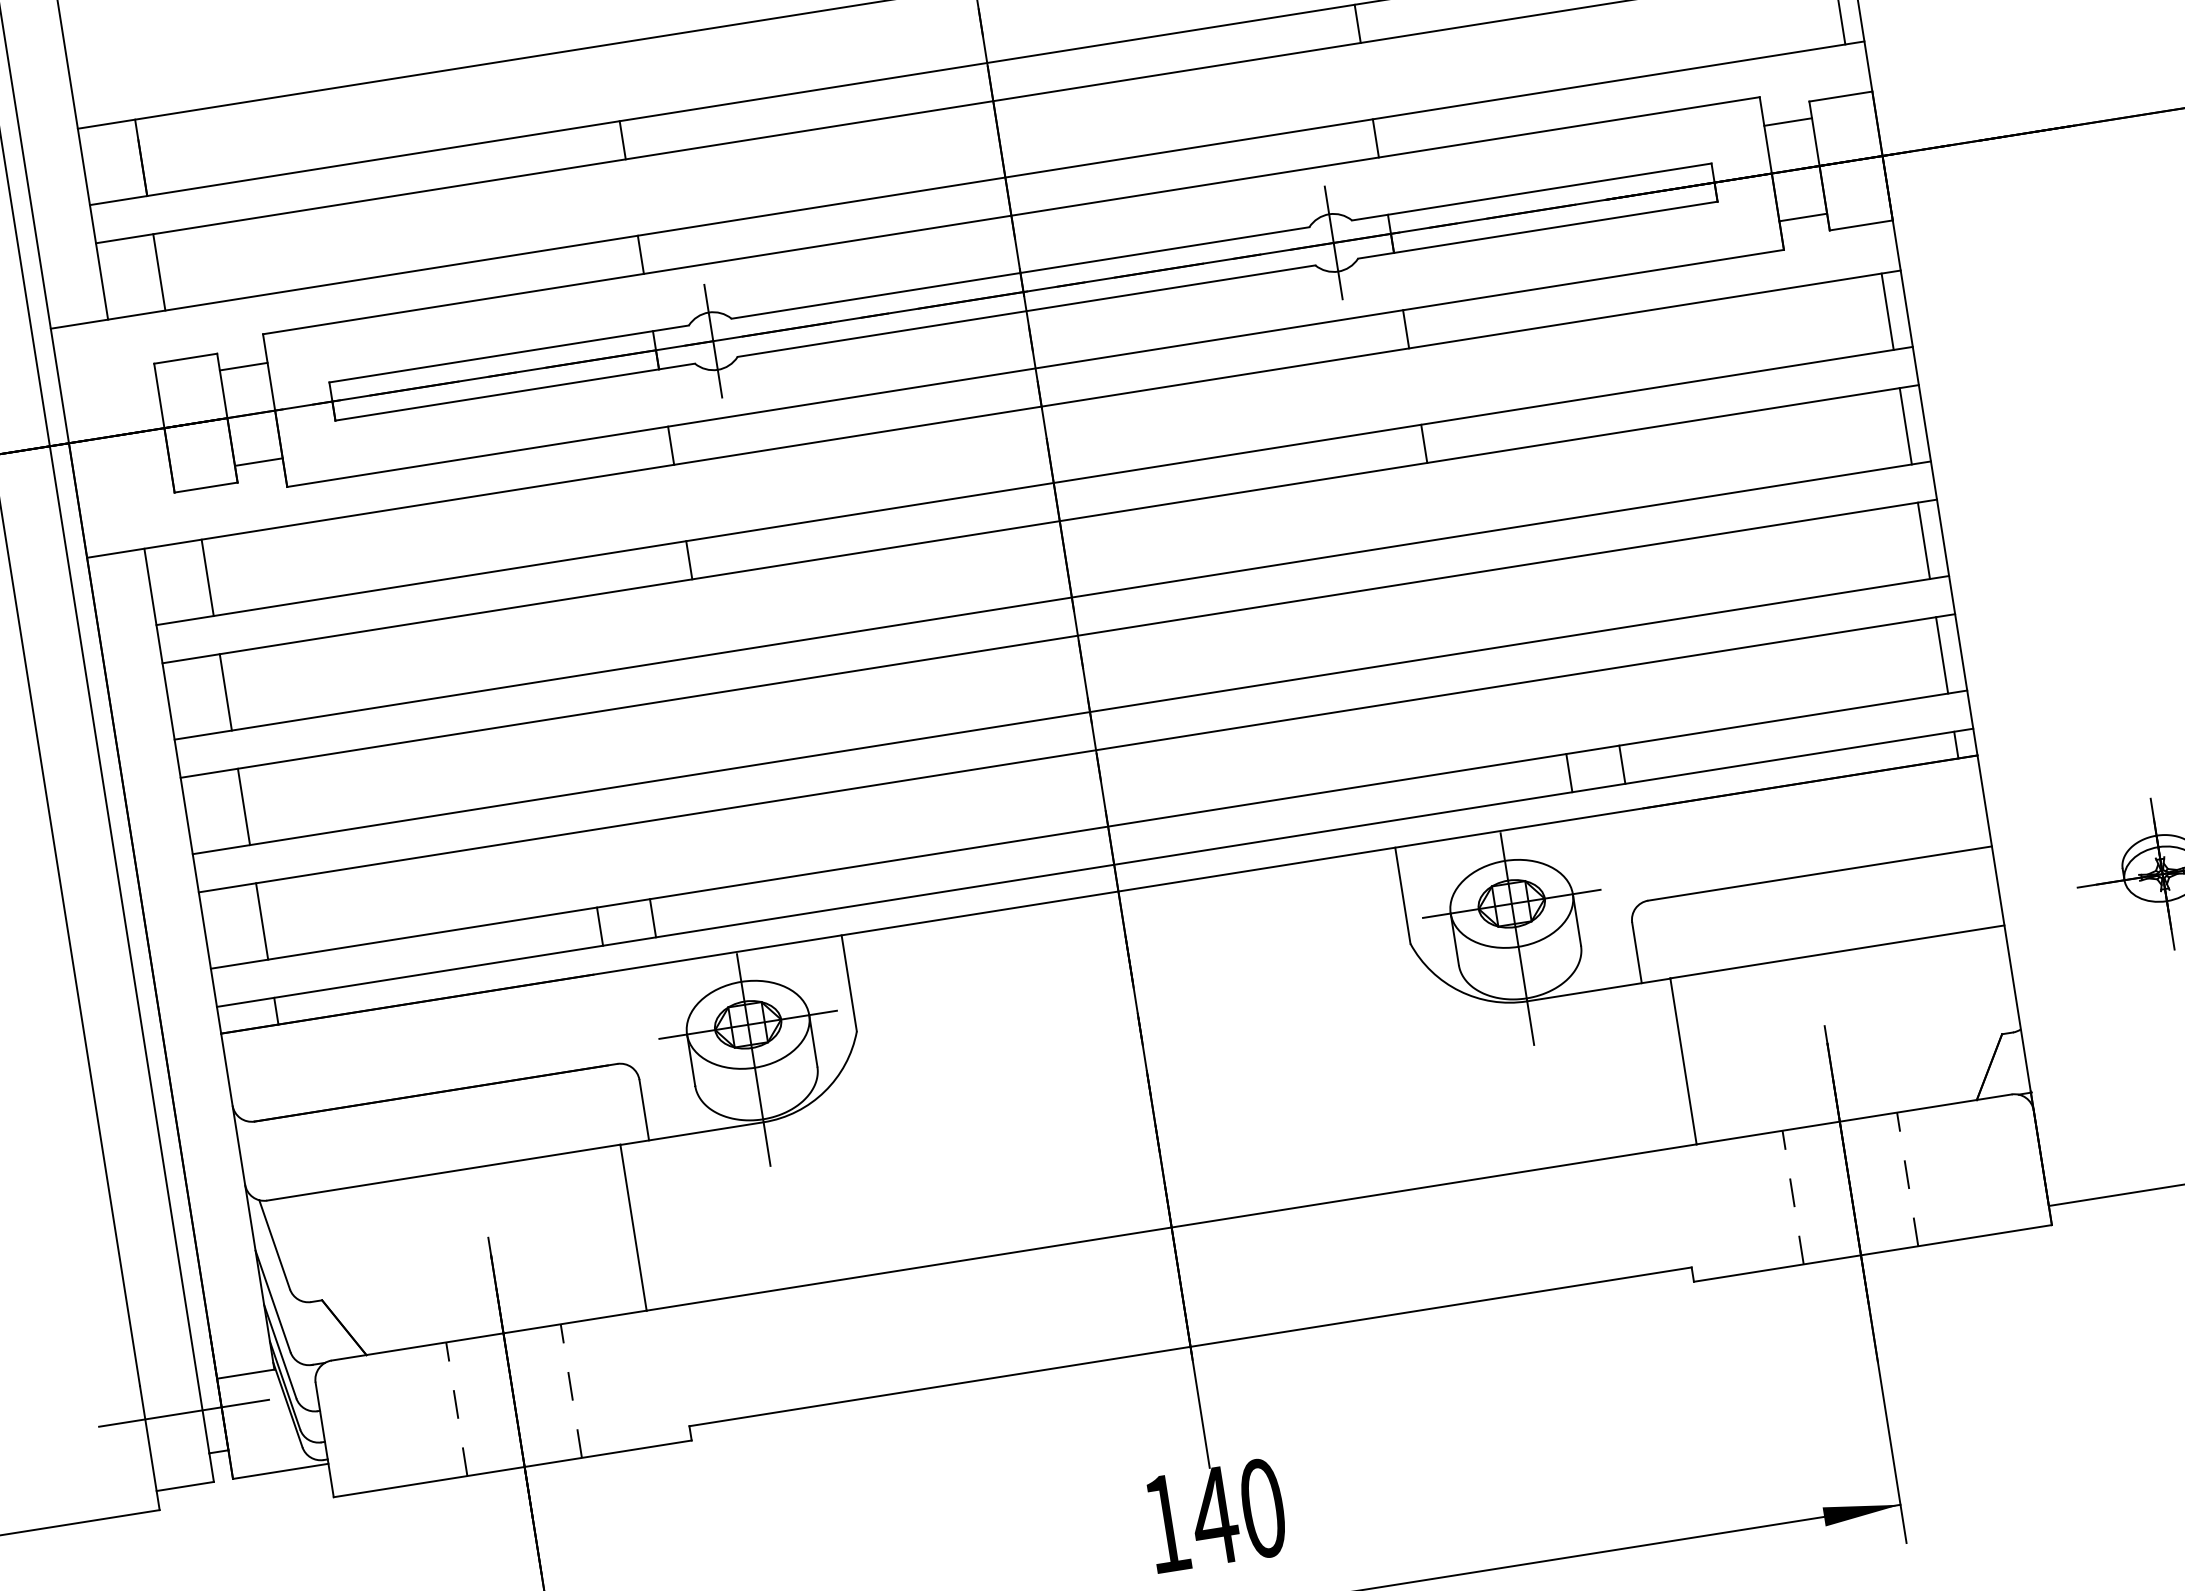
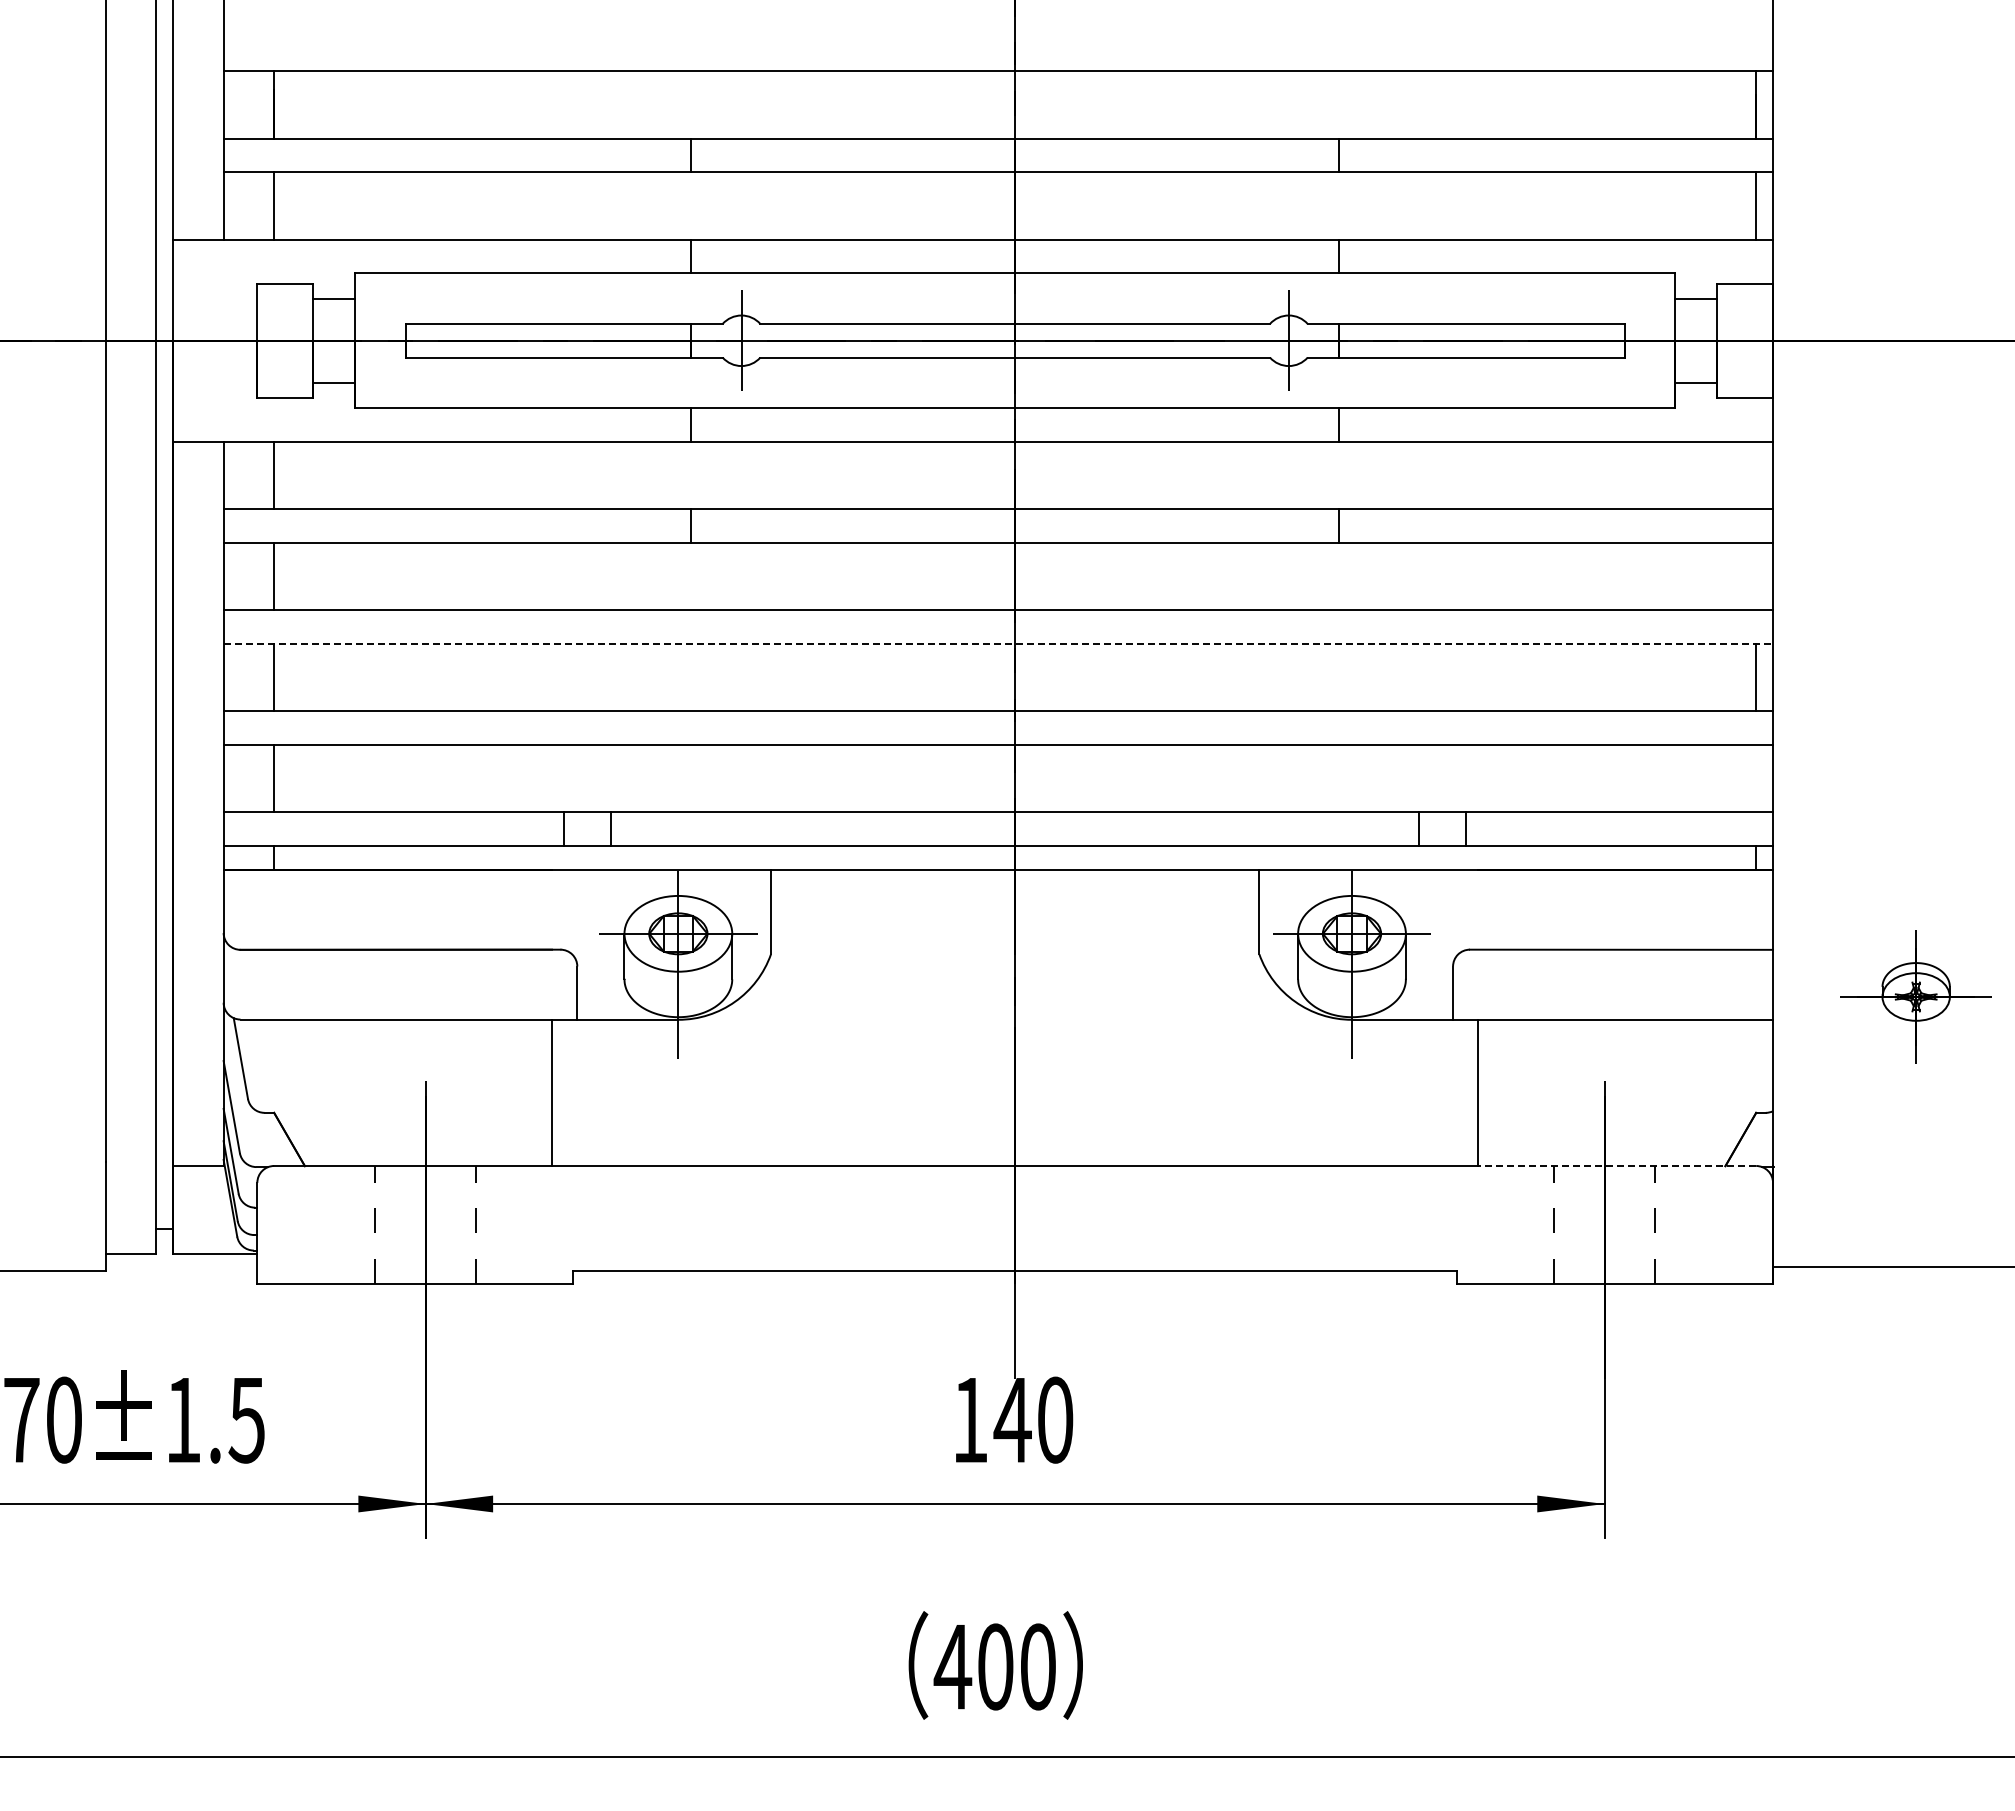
line: (1888, 311) -> (1756, 475), removed
line: (1906, 426) -> (1756, 576), removed
line: (1058, 638) -> (998, 643), solid -> dashed
line: (1942, 655) -> (1756, 778), removed
line: (1854, 1119) -> (1617, 1166), solid -> dashed
line: (183, 1413) -> (139, 1191), removed

